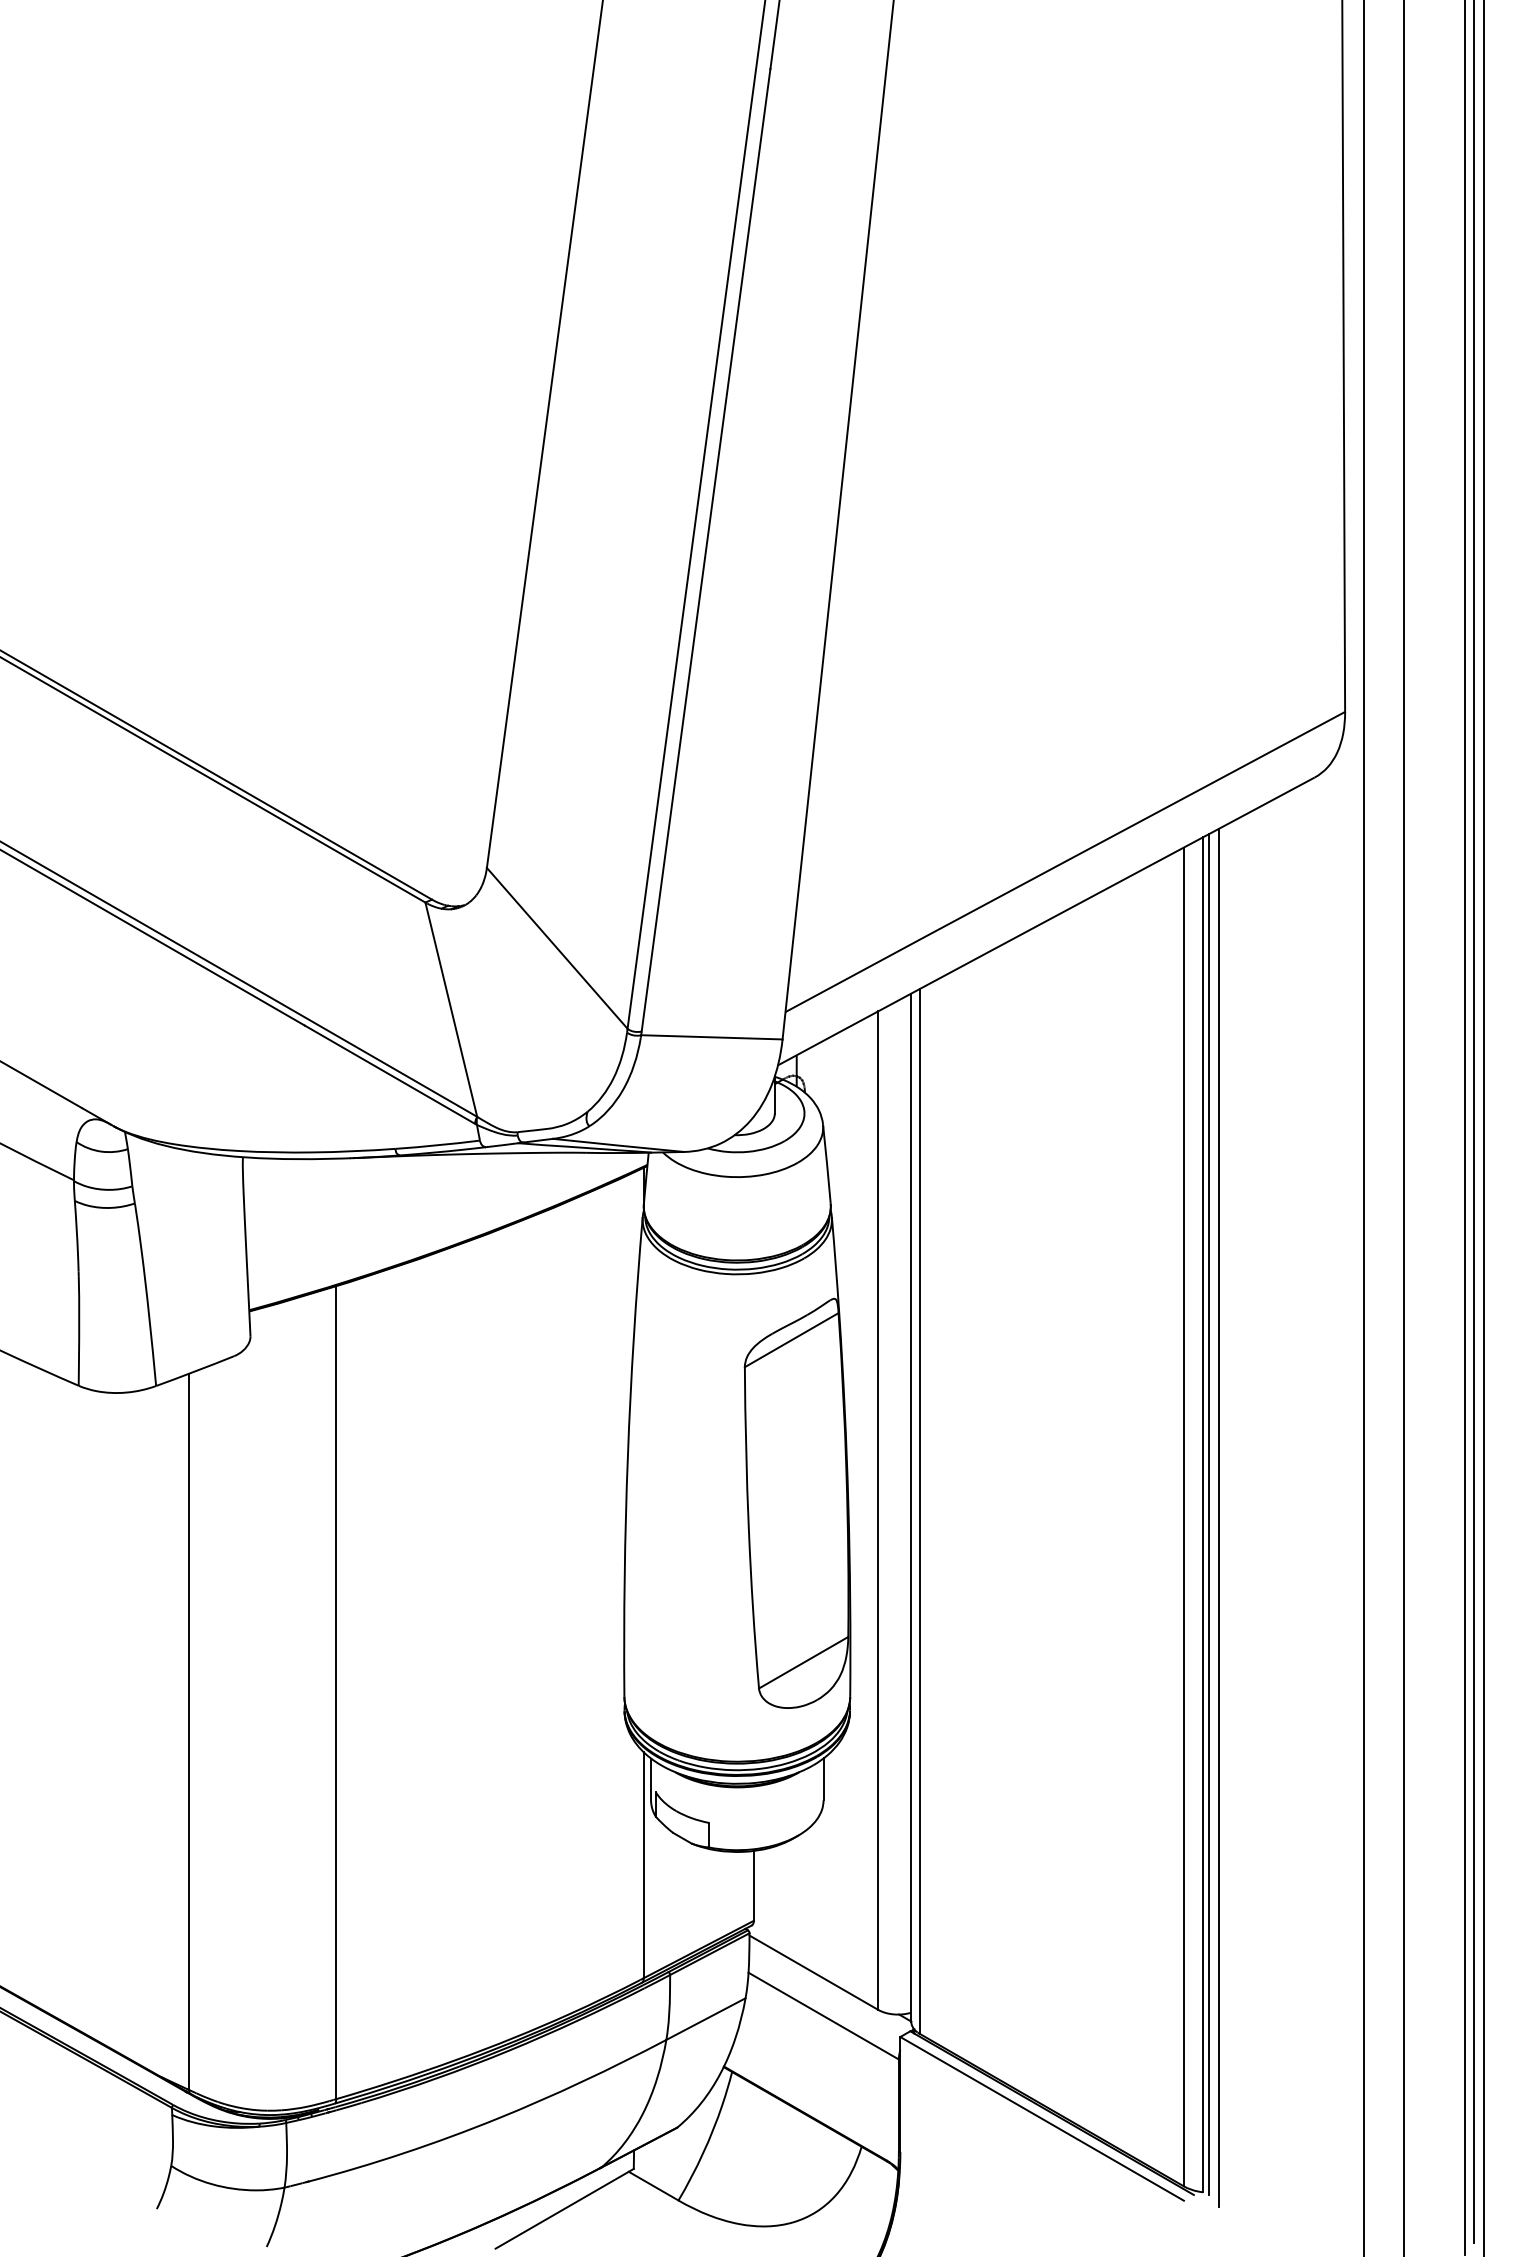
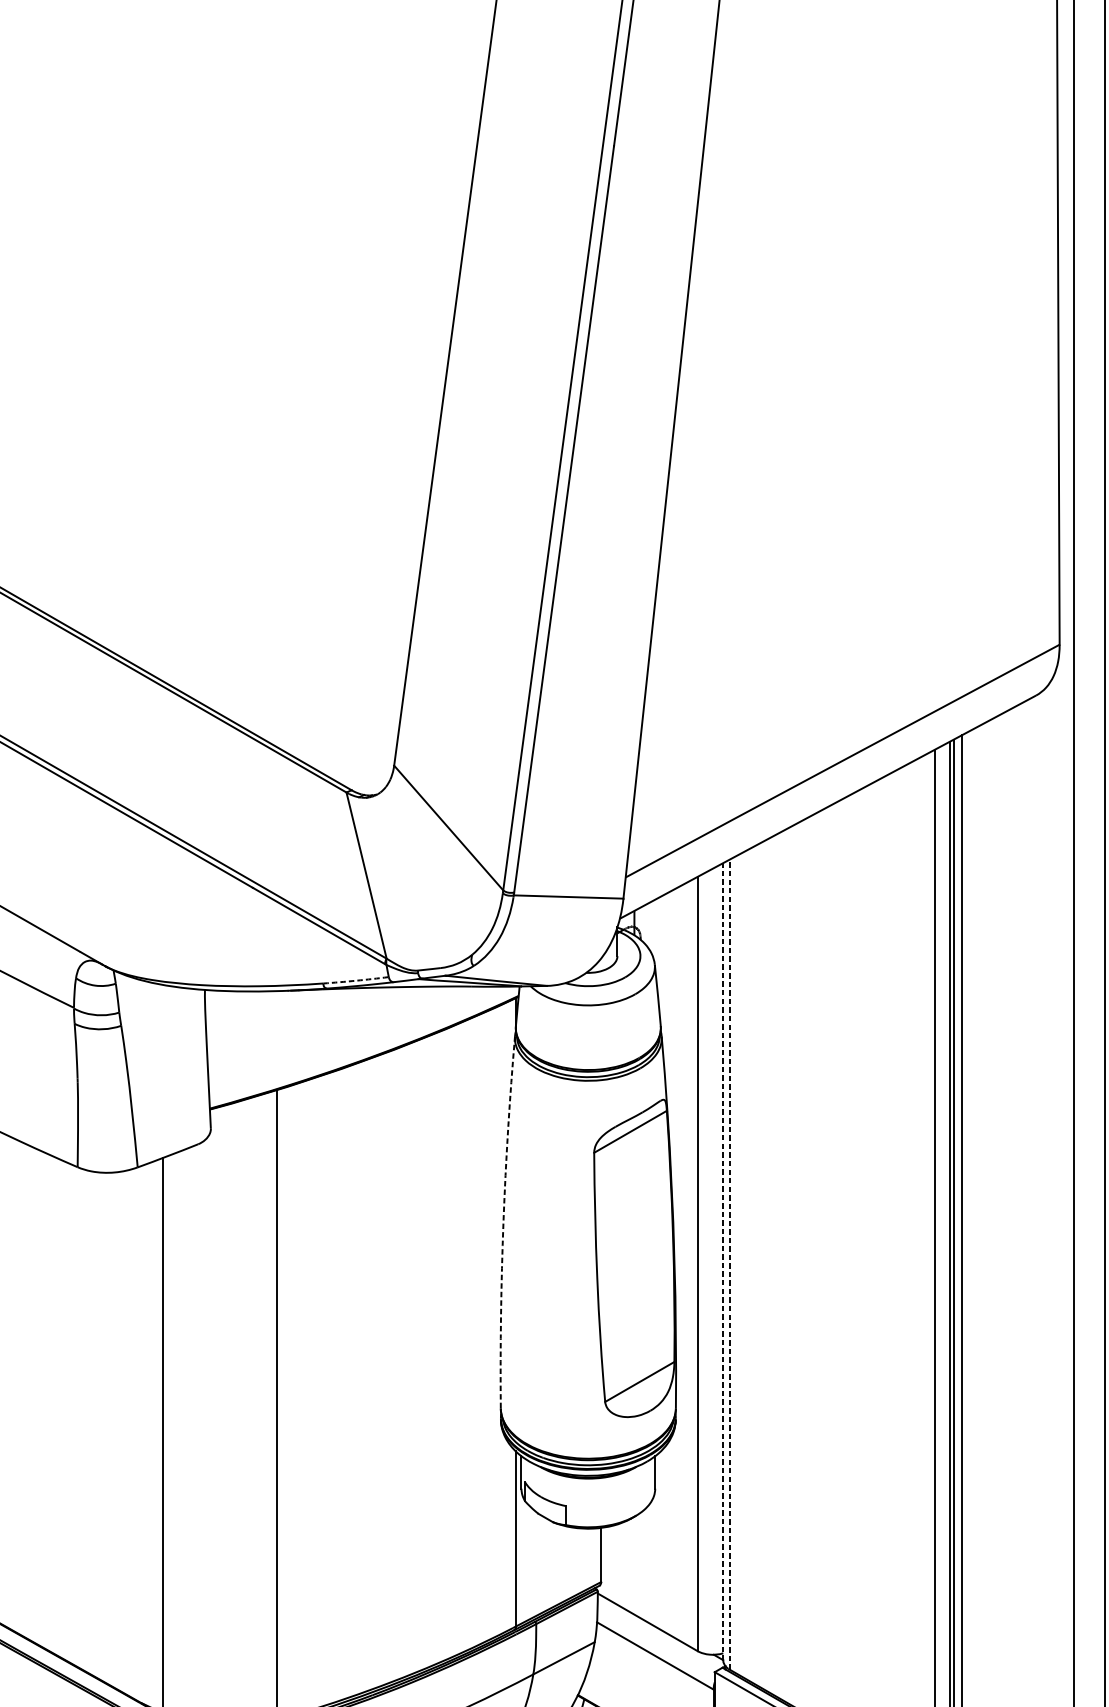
arc: (437, 1145) -> (355, 980), solid -> dashed
arc: (627, 1456) -> (503, 1222), solid -> dashed
line: (911, 1507) -> (723, 1261), solid -> dashed
line: (919, 1510) -> (729, 1263), solid -> dashed

